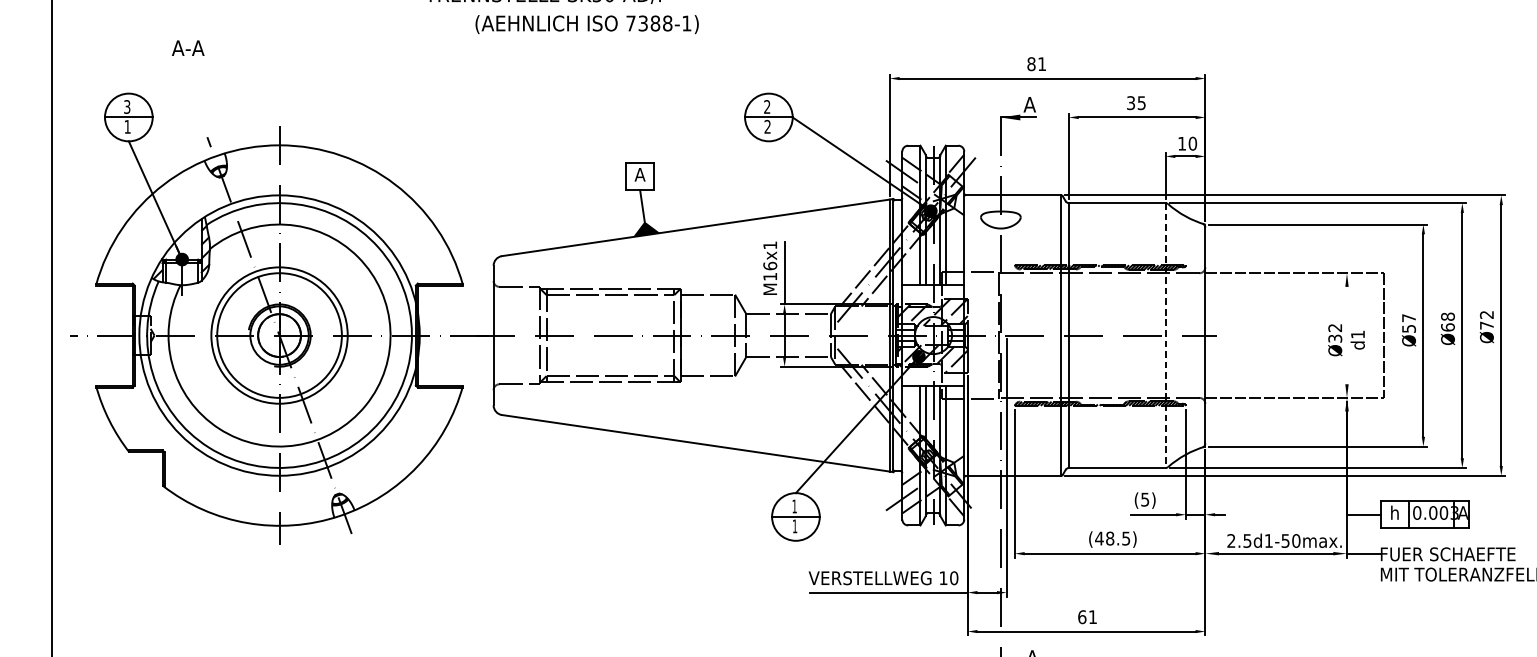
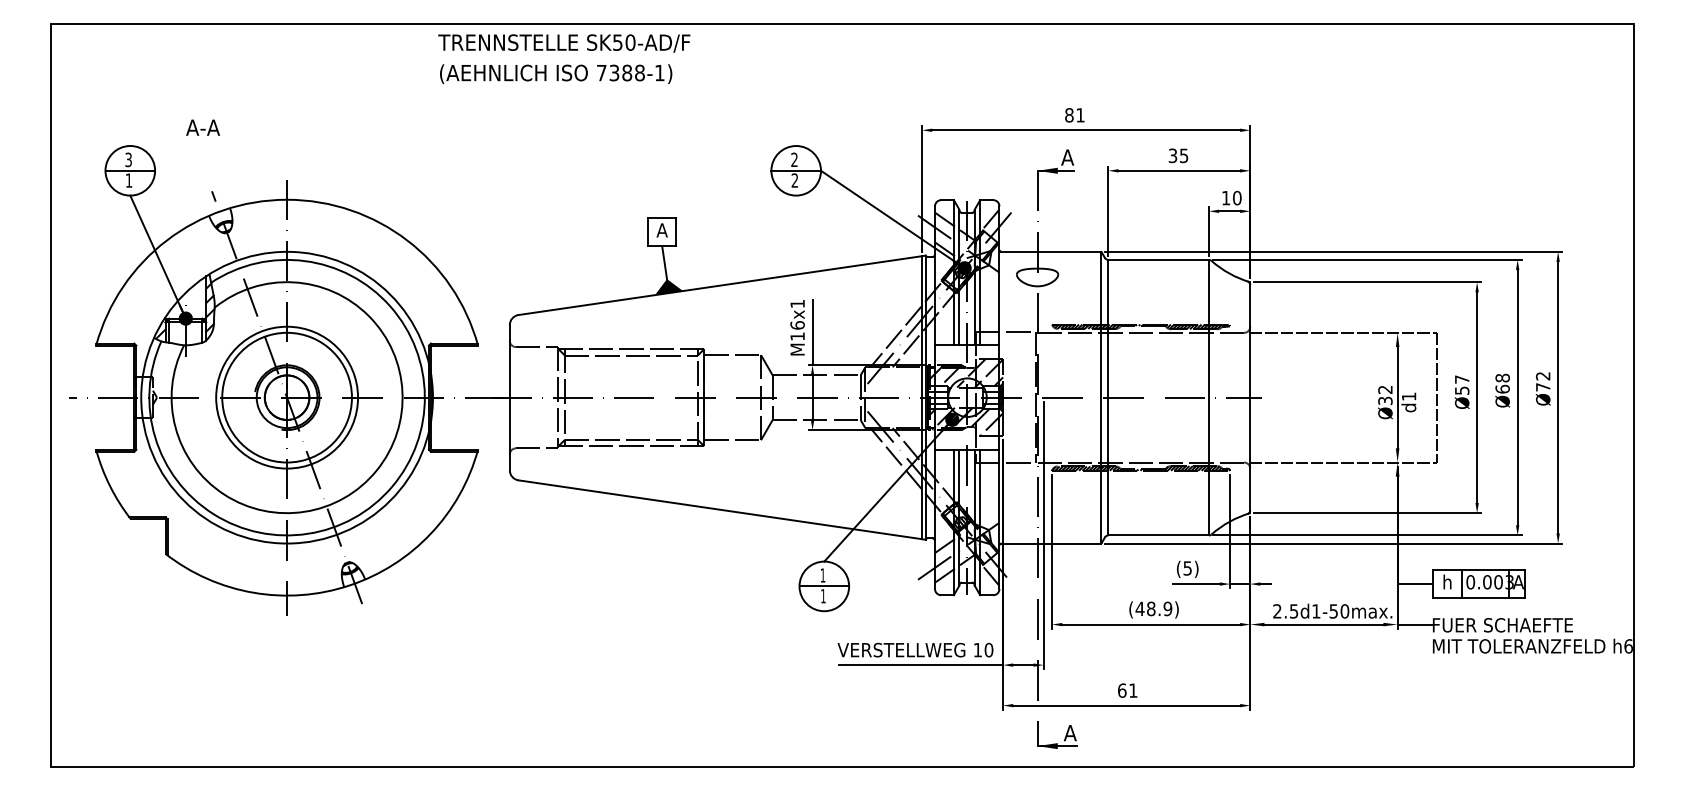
text: (587, 23) -> (556, 73), moved
text: (187, 47) -> (202, 127), moved
line: (1165, 335) -> (1208, 397), dashed -> solid
line: (1346, 335) -> (1397, 397), added
text: (1125, 538) -> (1167, 608), (48.5) -> (48.9)

